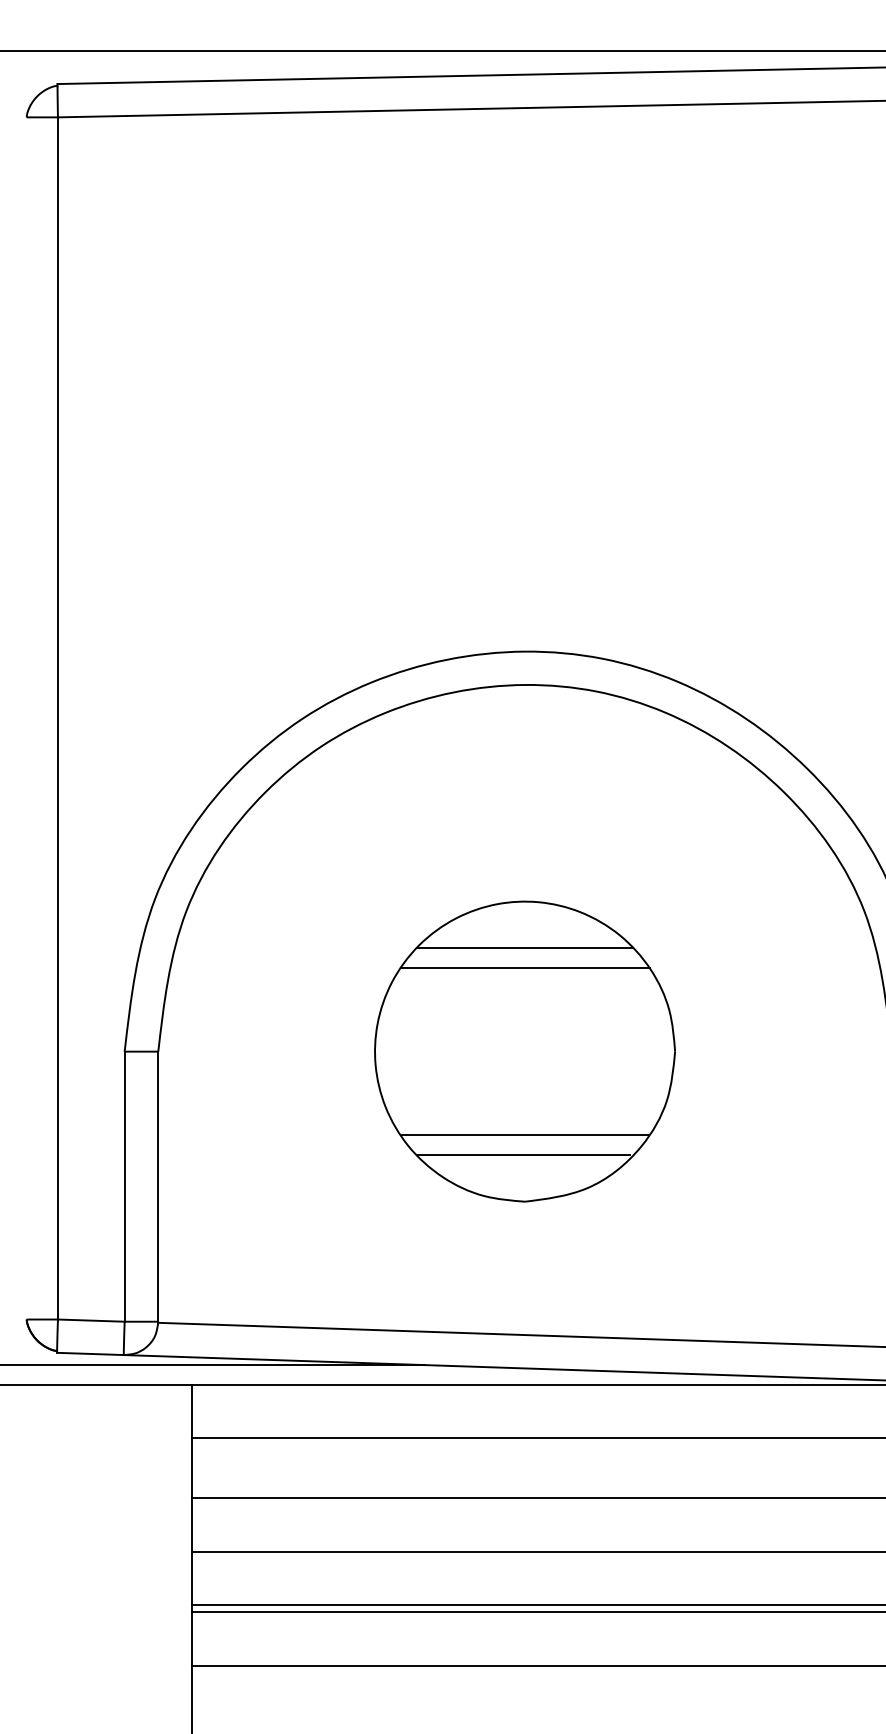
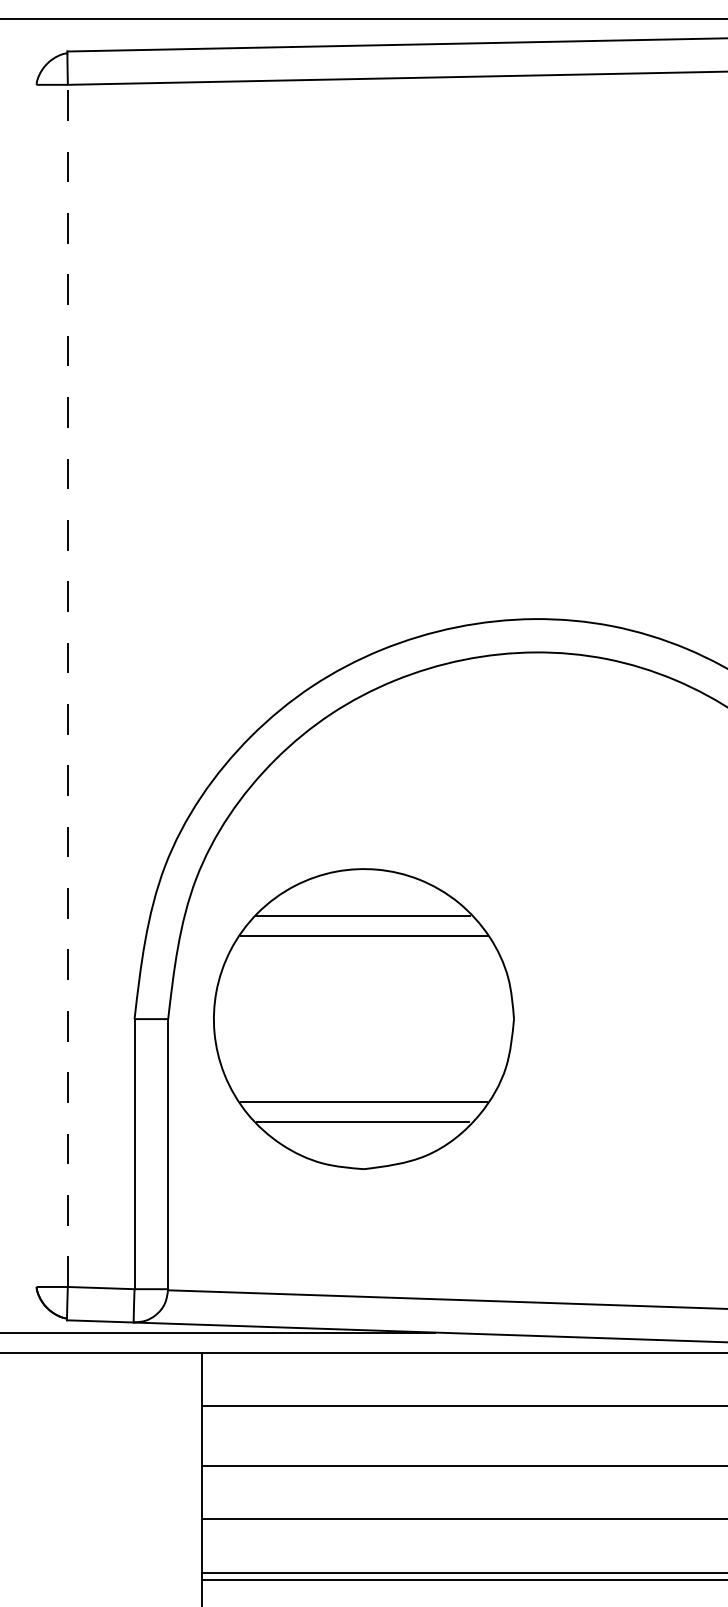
line: (57, 717) -> (67, 684), solid -> dashed
part: (524, 1051) -> (363, 1018), moved

